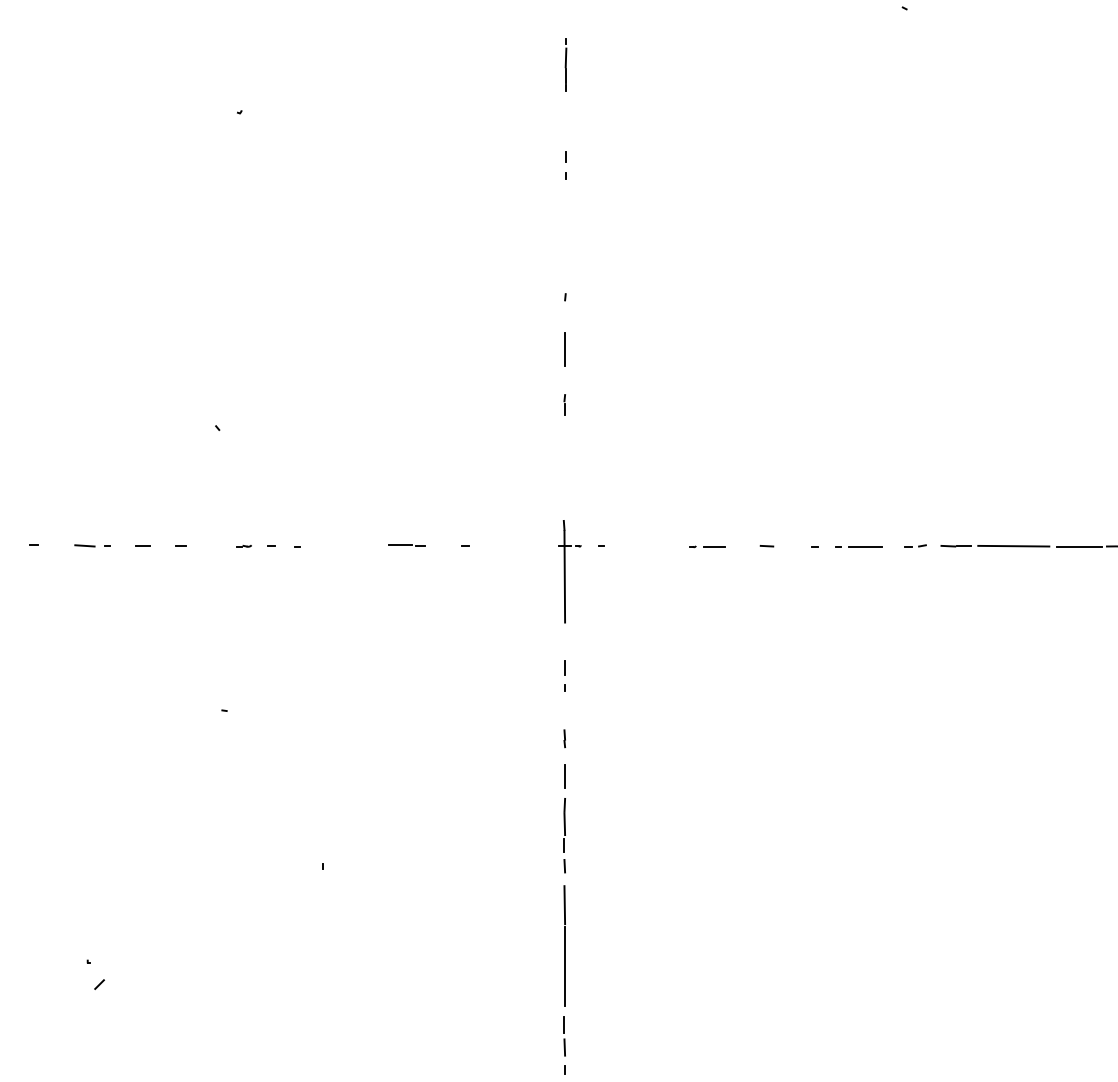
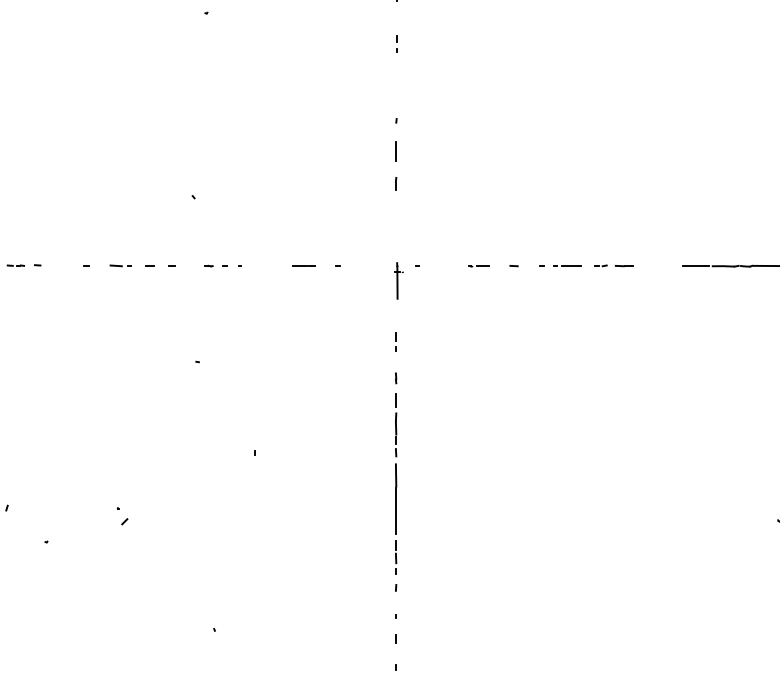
line: (1012, 545) -> (657, 265), removed
part: (570, 570) -> (399, 280), size x0.6

